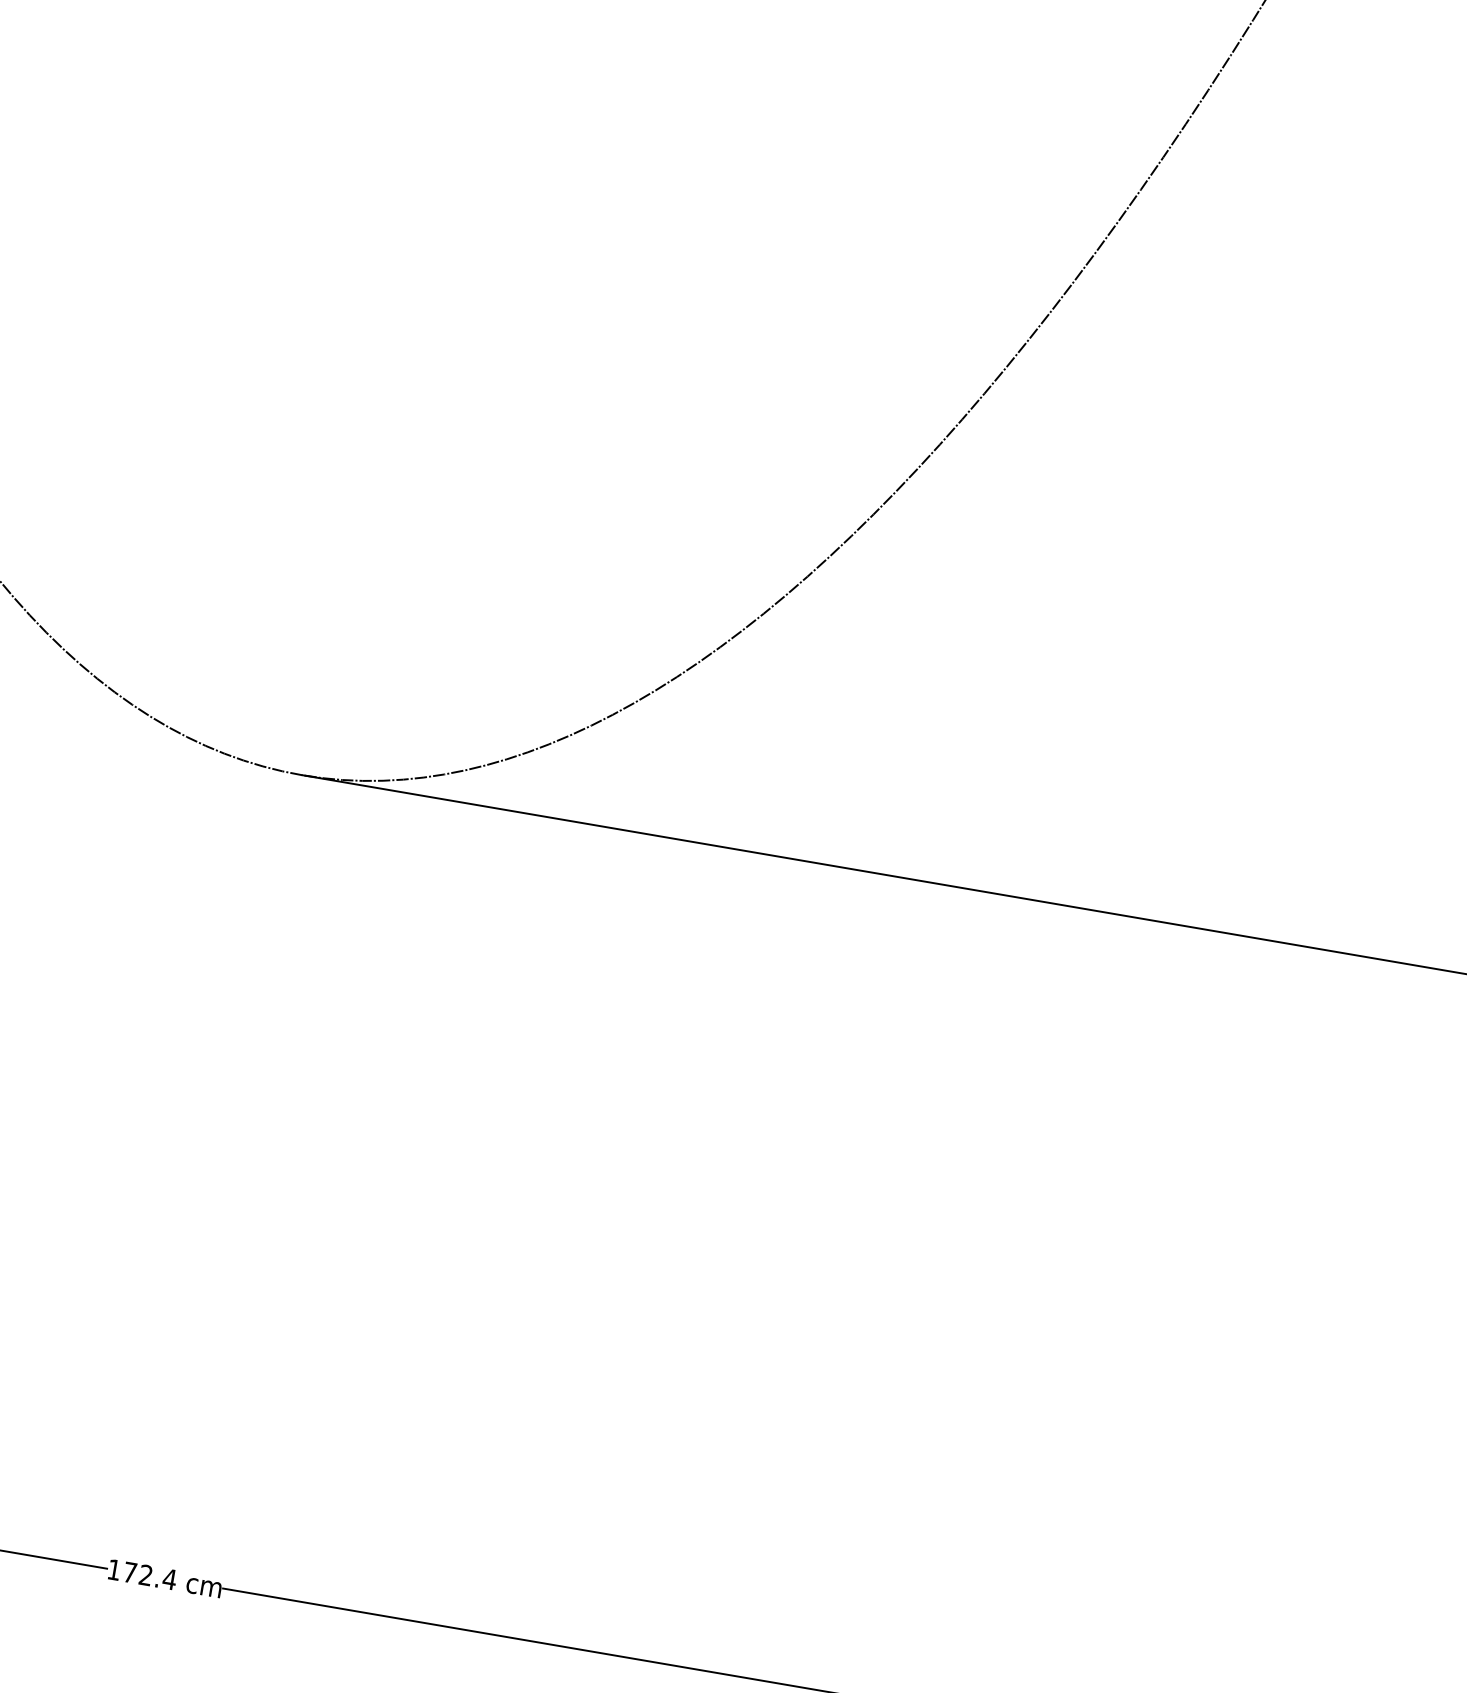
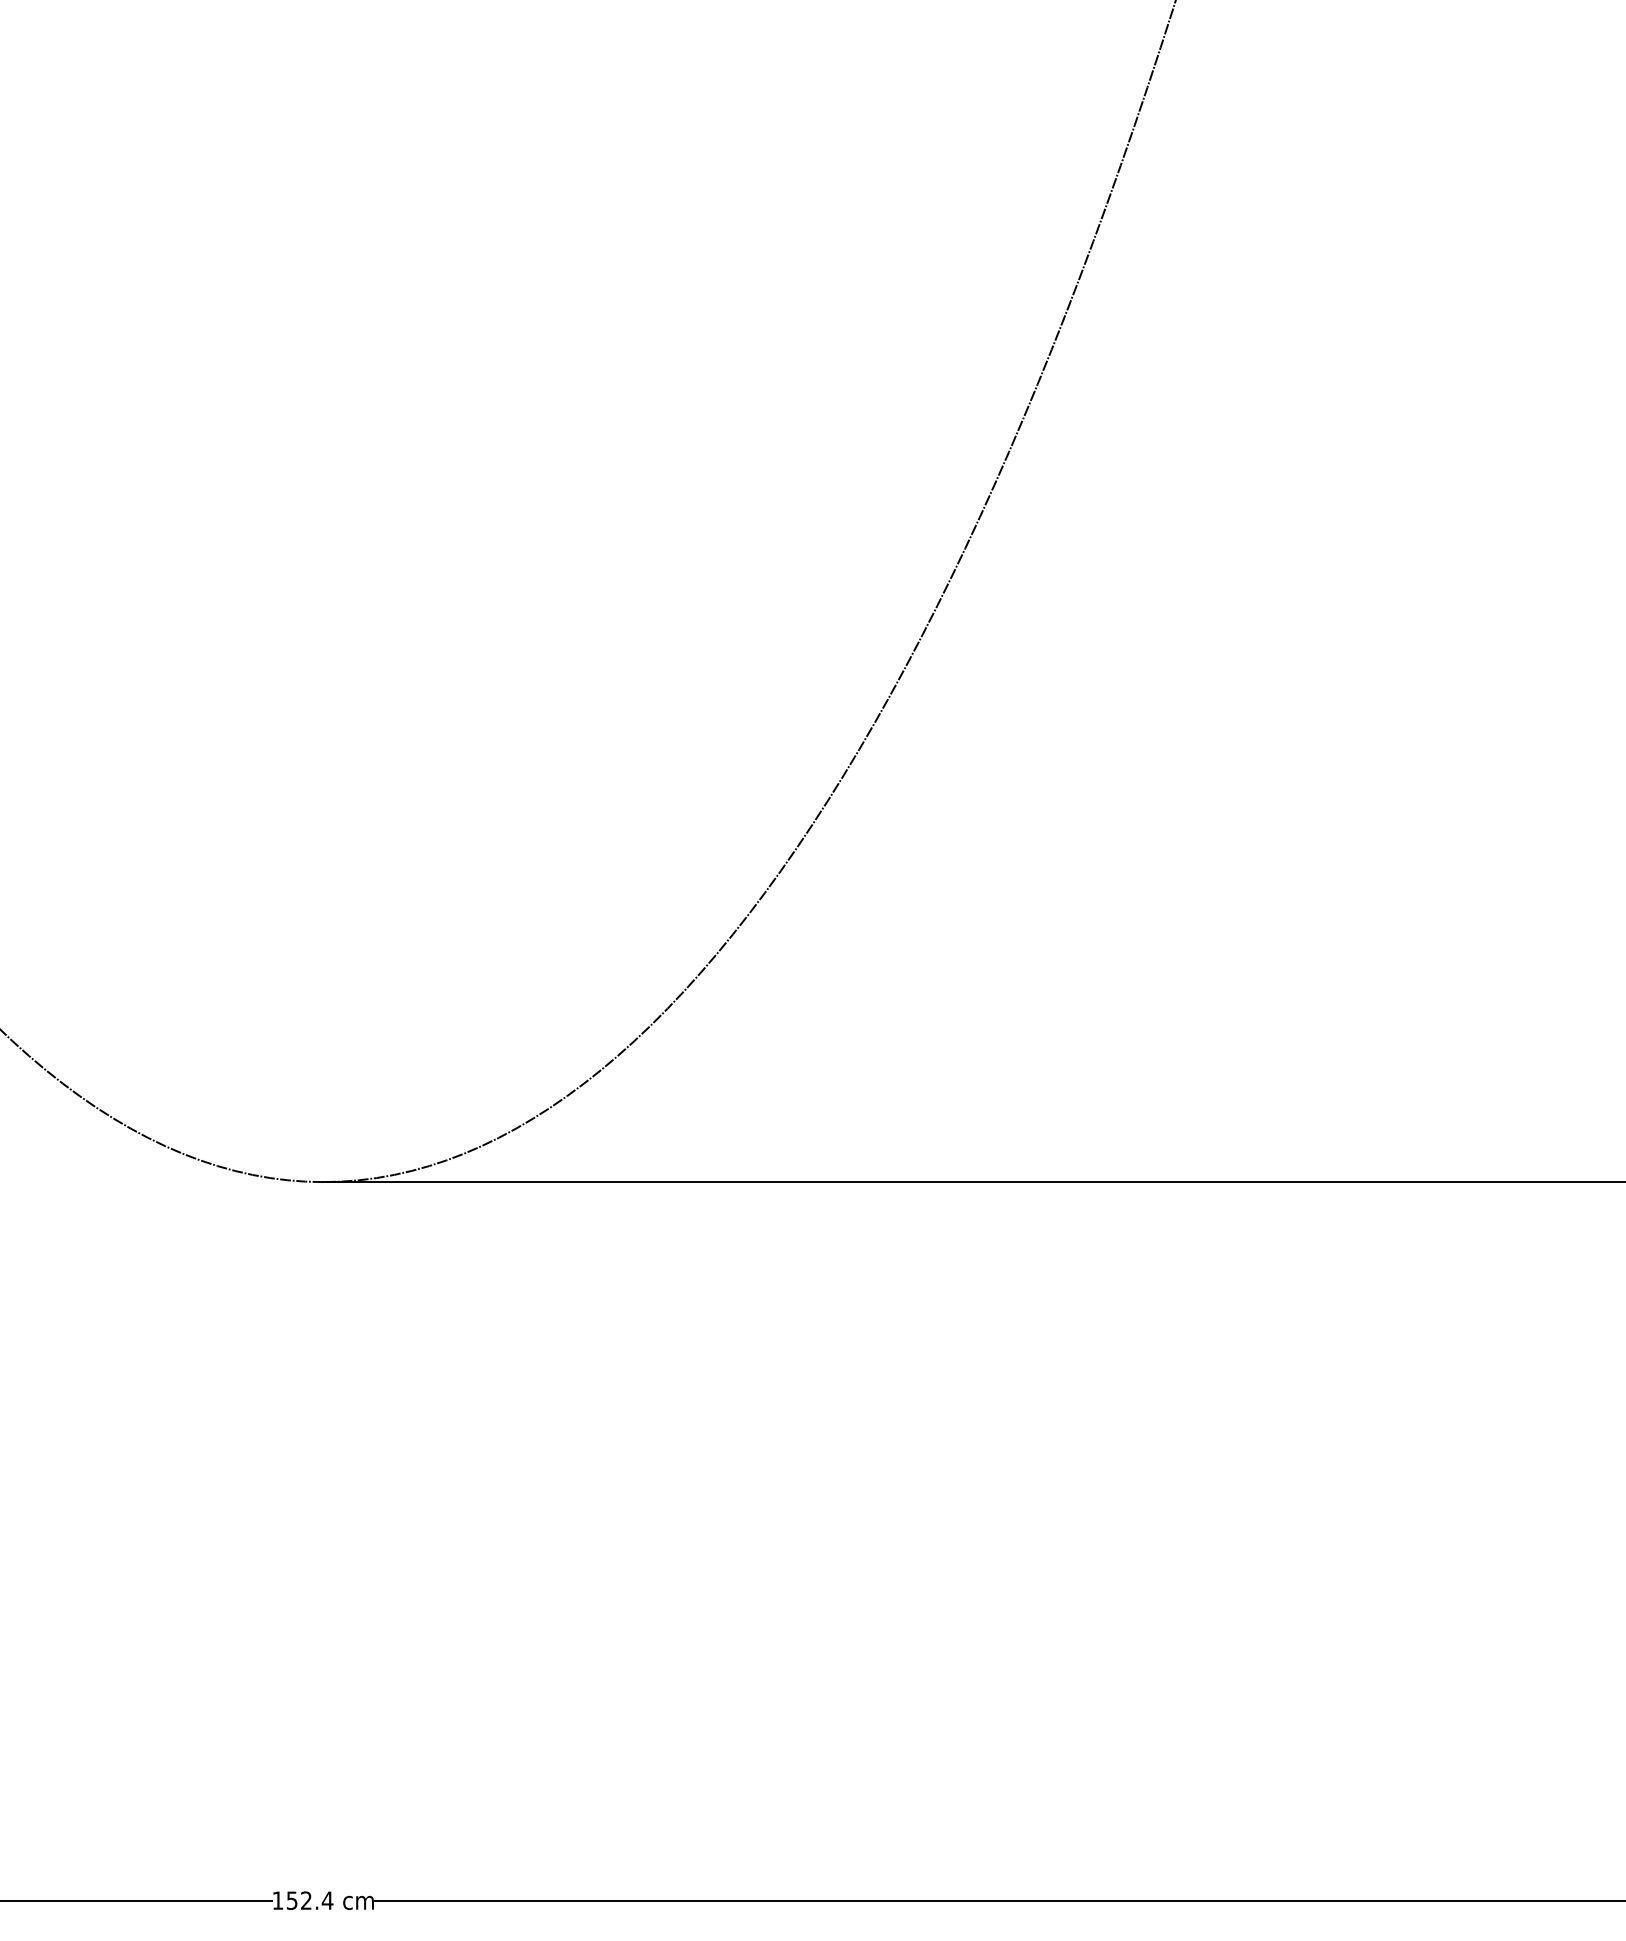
text: (129, 1572) -> (291, 1900), 172.4 -> 152.4

